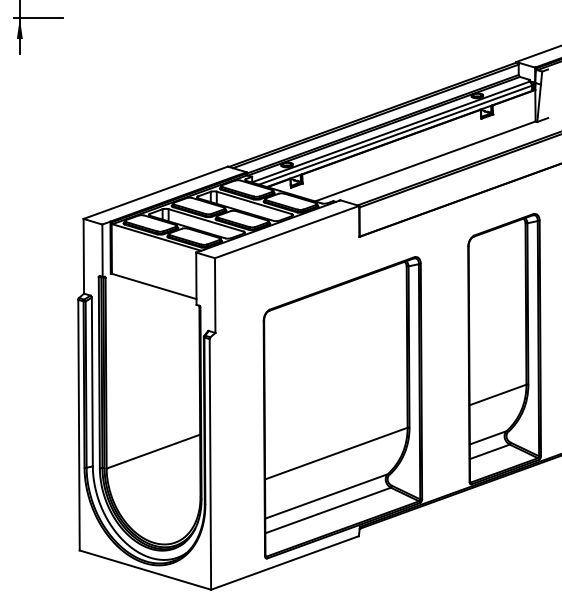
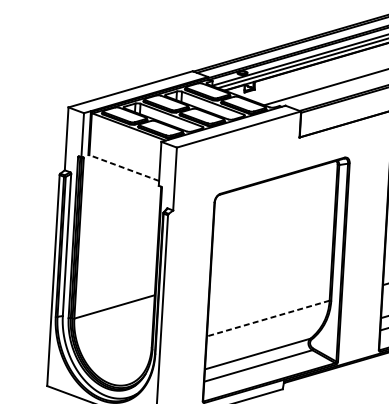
line: (153, 286) -> (123, 168), solid -> dashed
line: (336, 453) -> (268, 318), solid -> dashed

